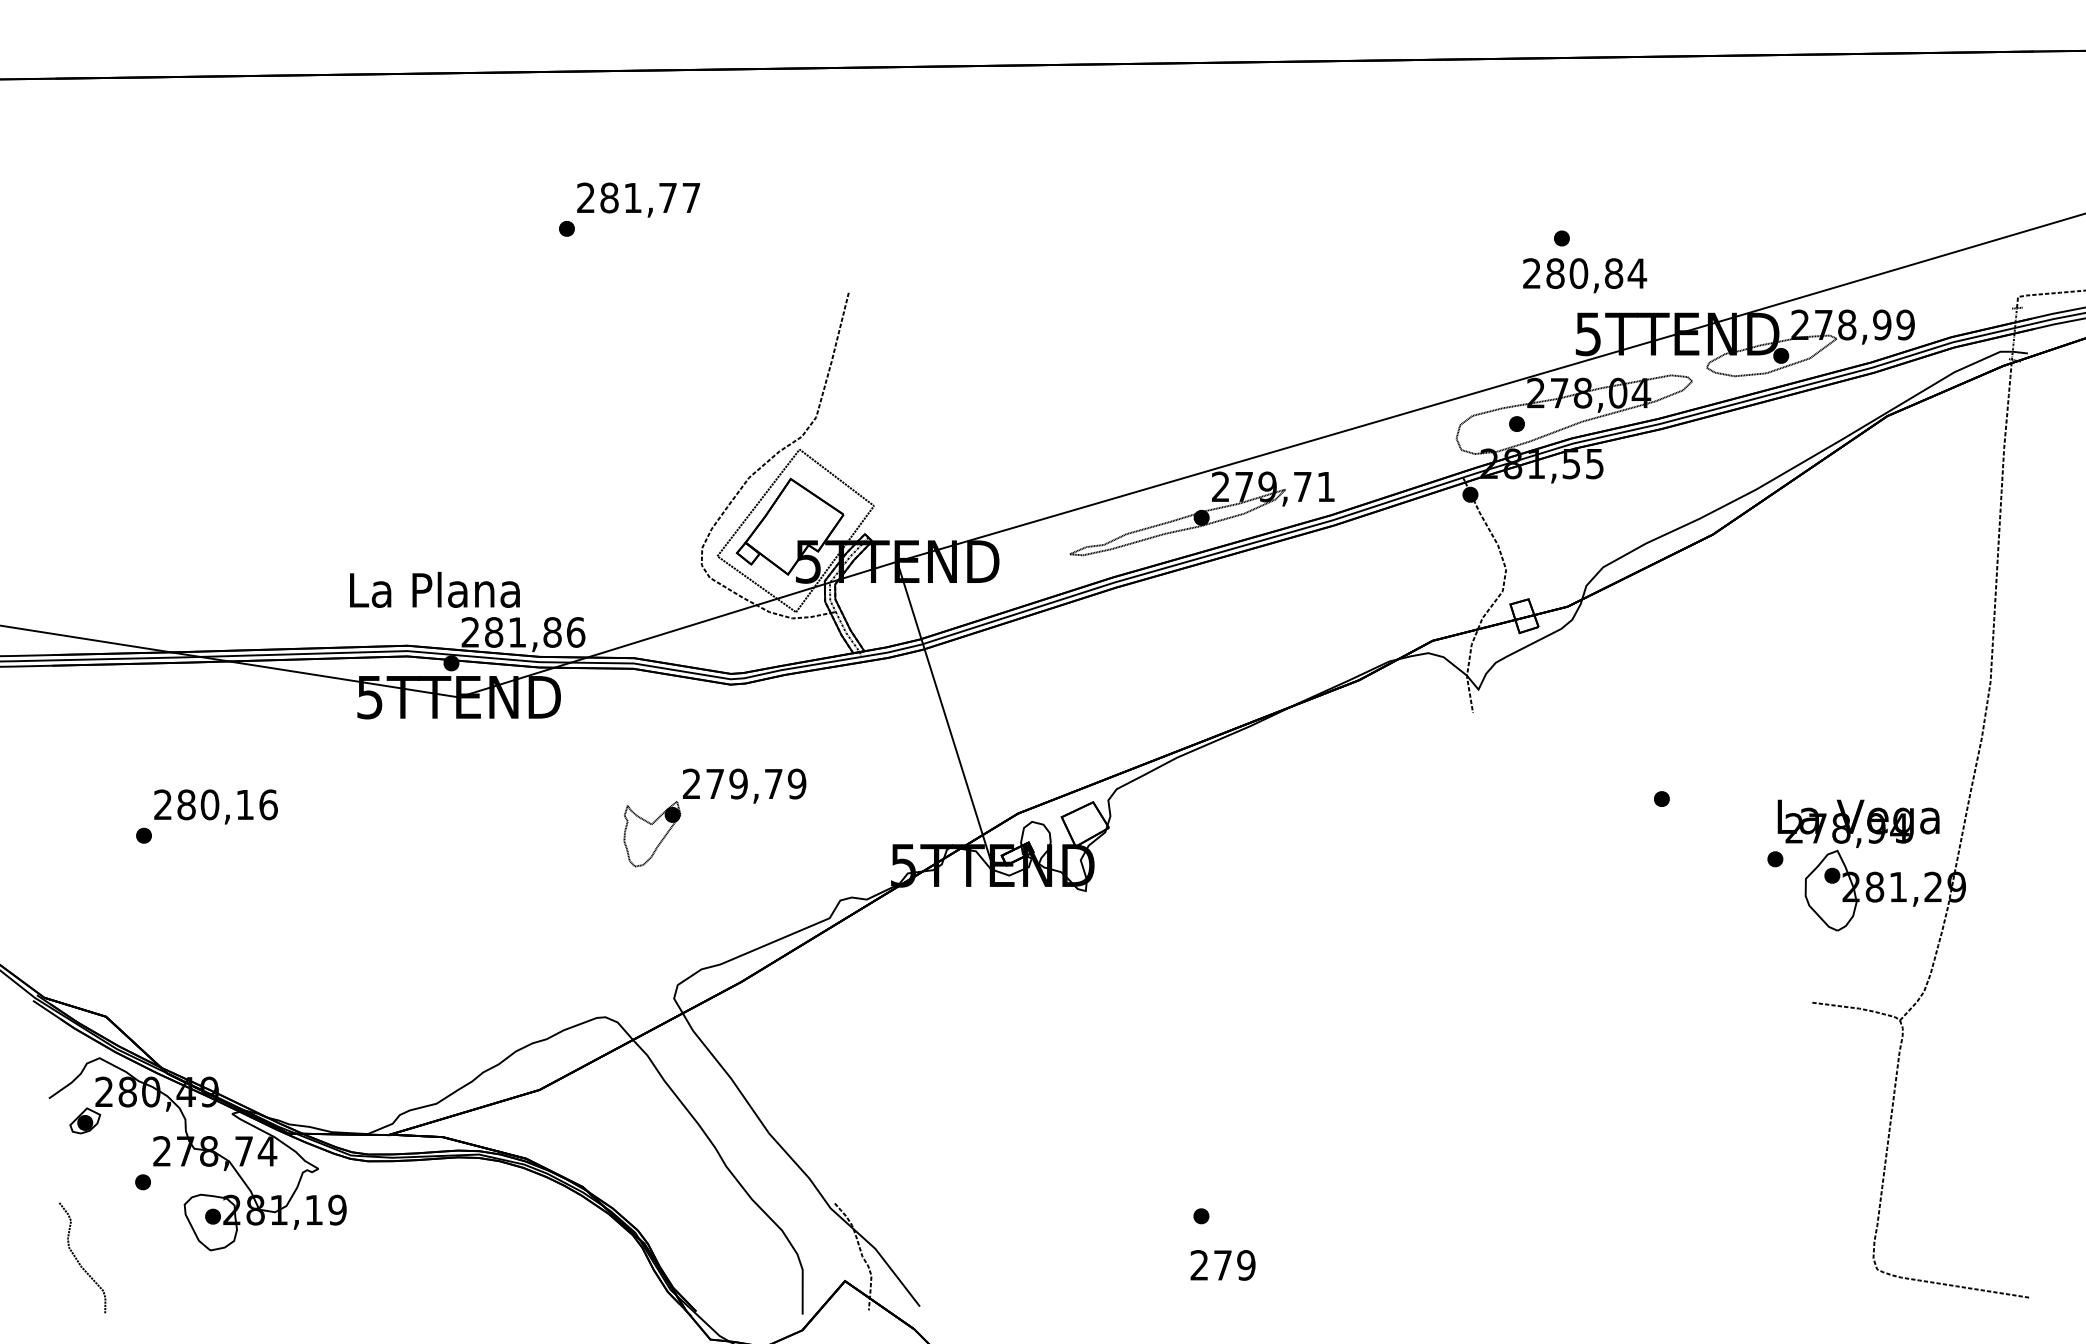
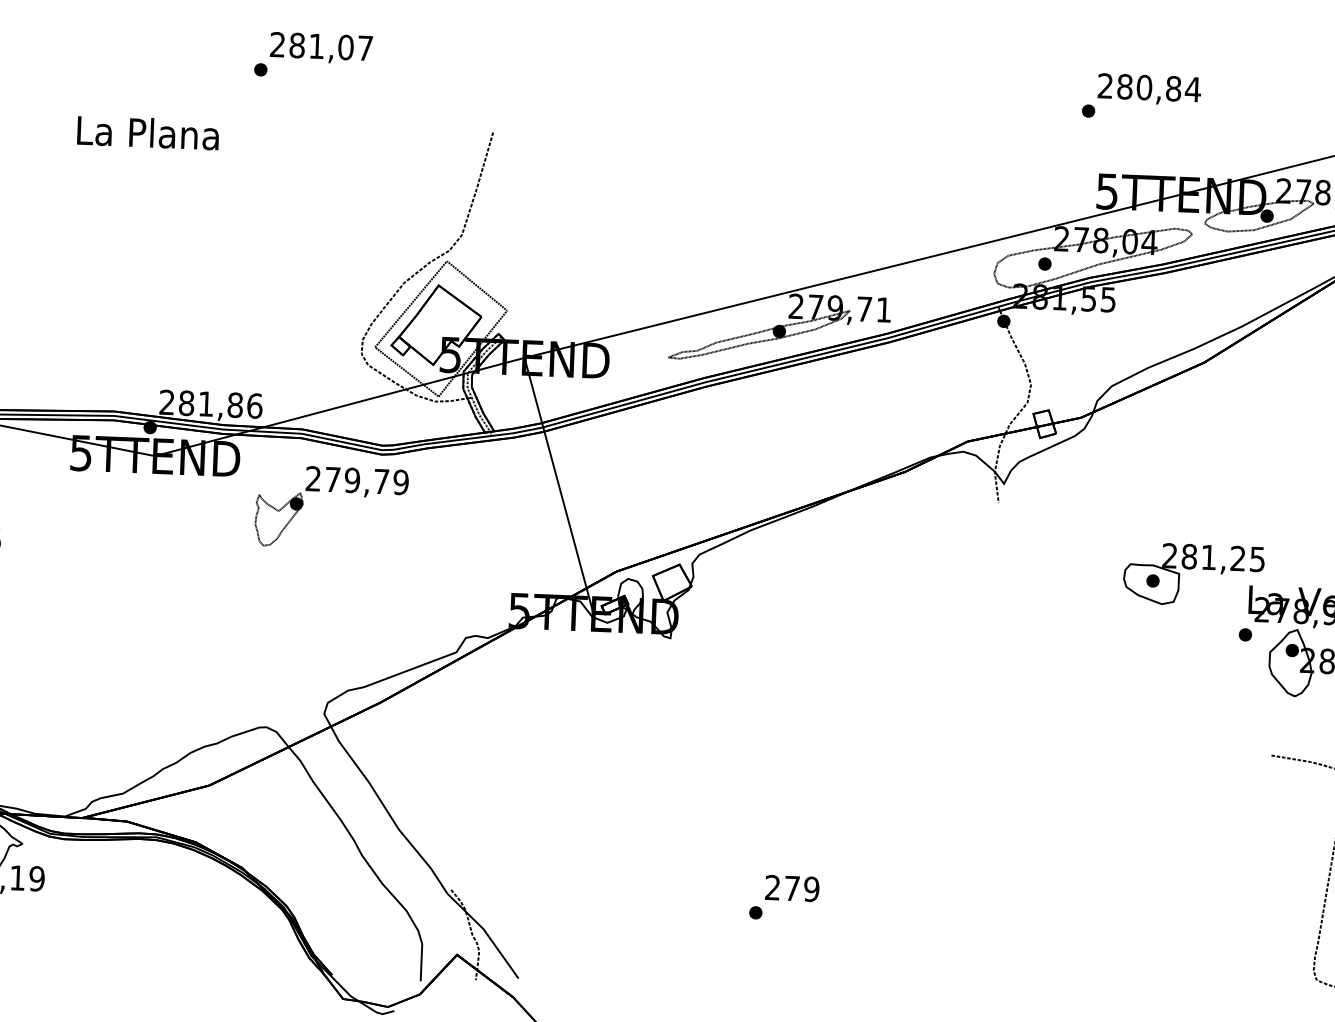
text: (667, 197) -> (345, 47), 281,77 -> 281,07
text: (1585, 275) -> (1149, 89), moved
text: (434, 589) -> (147, 132), moved
part: (1707, 783) -> (1191, 569), added
part: (714, 798) -> (331, 491), moved
text: (1222, 1265) -> (791, 888), moved

